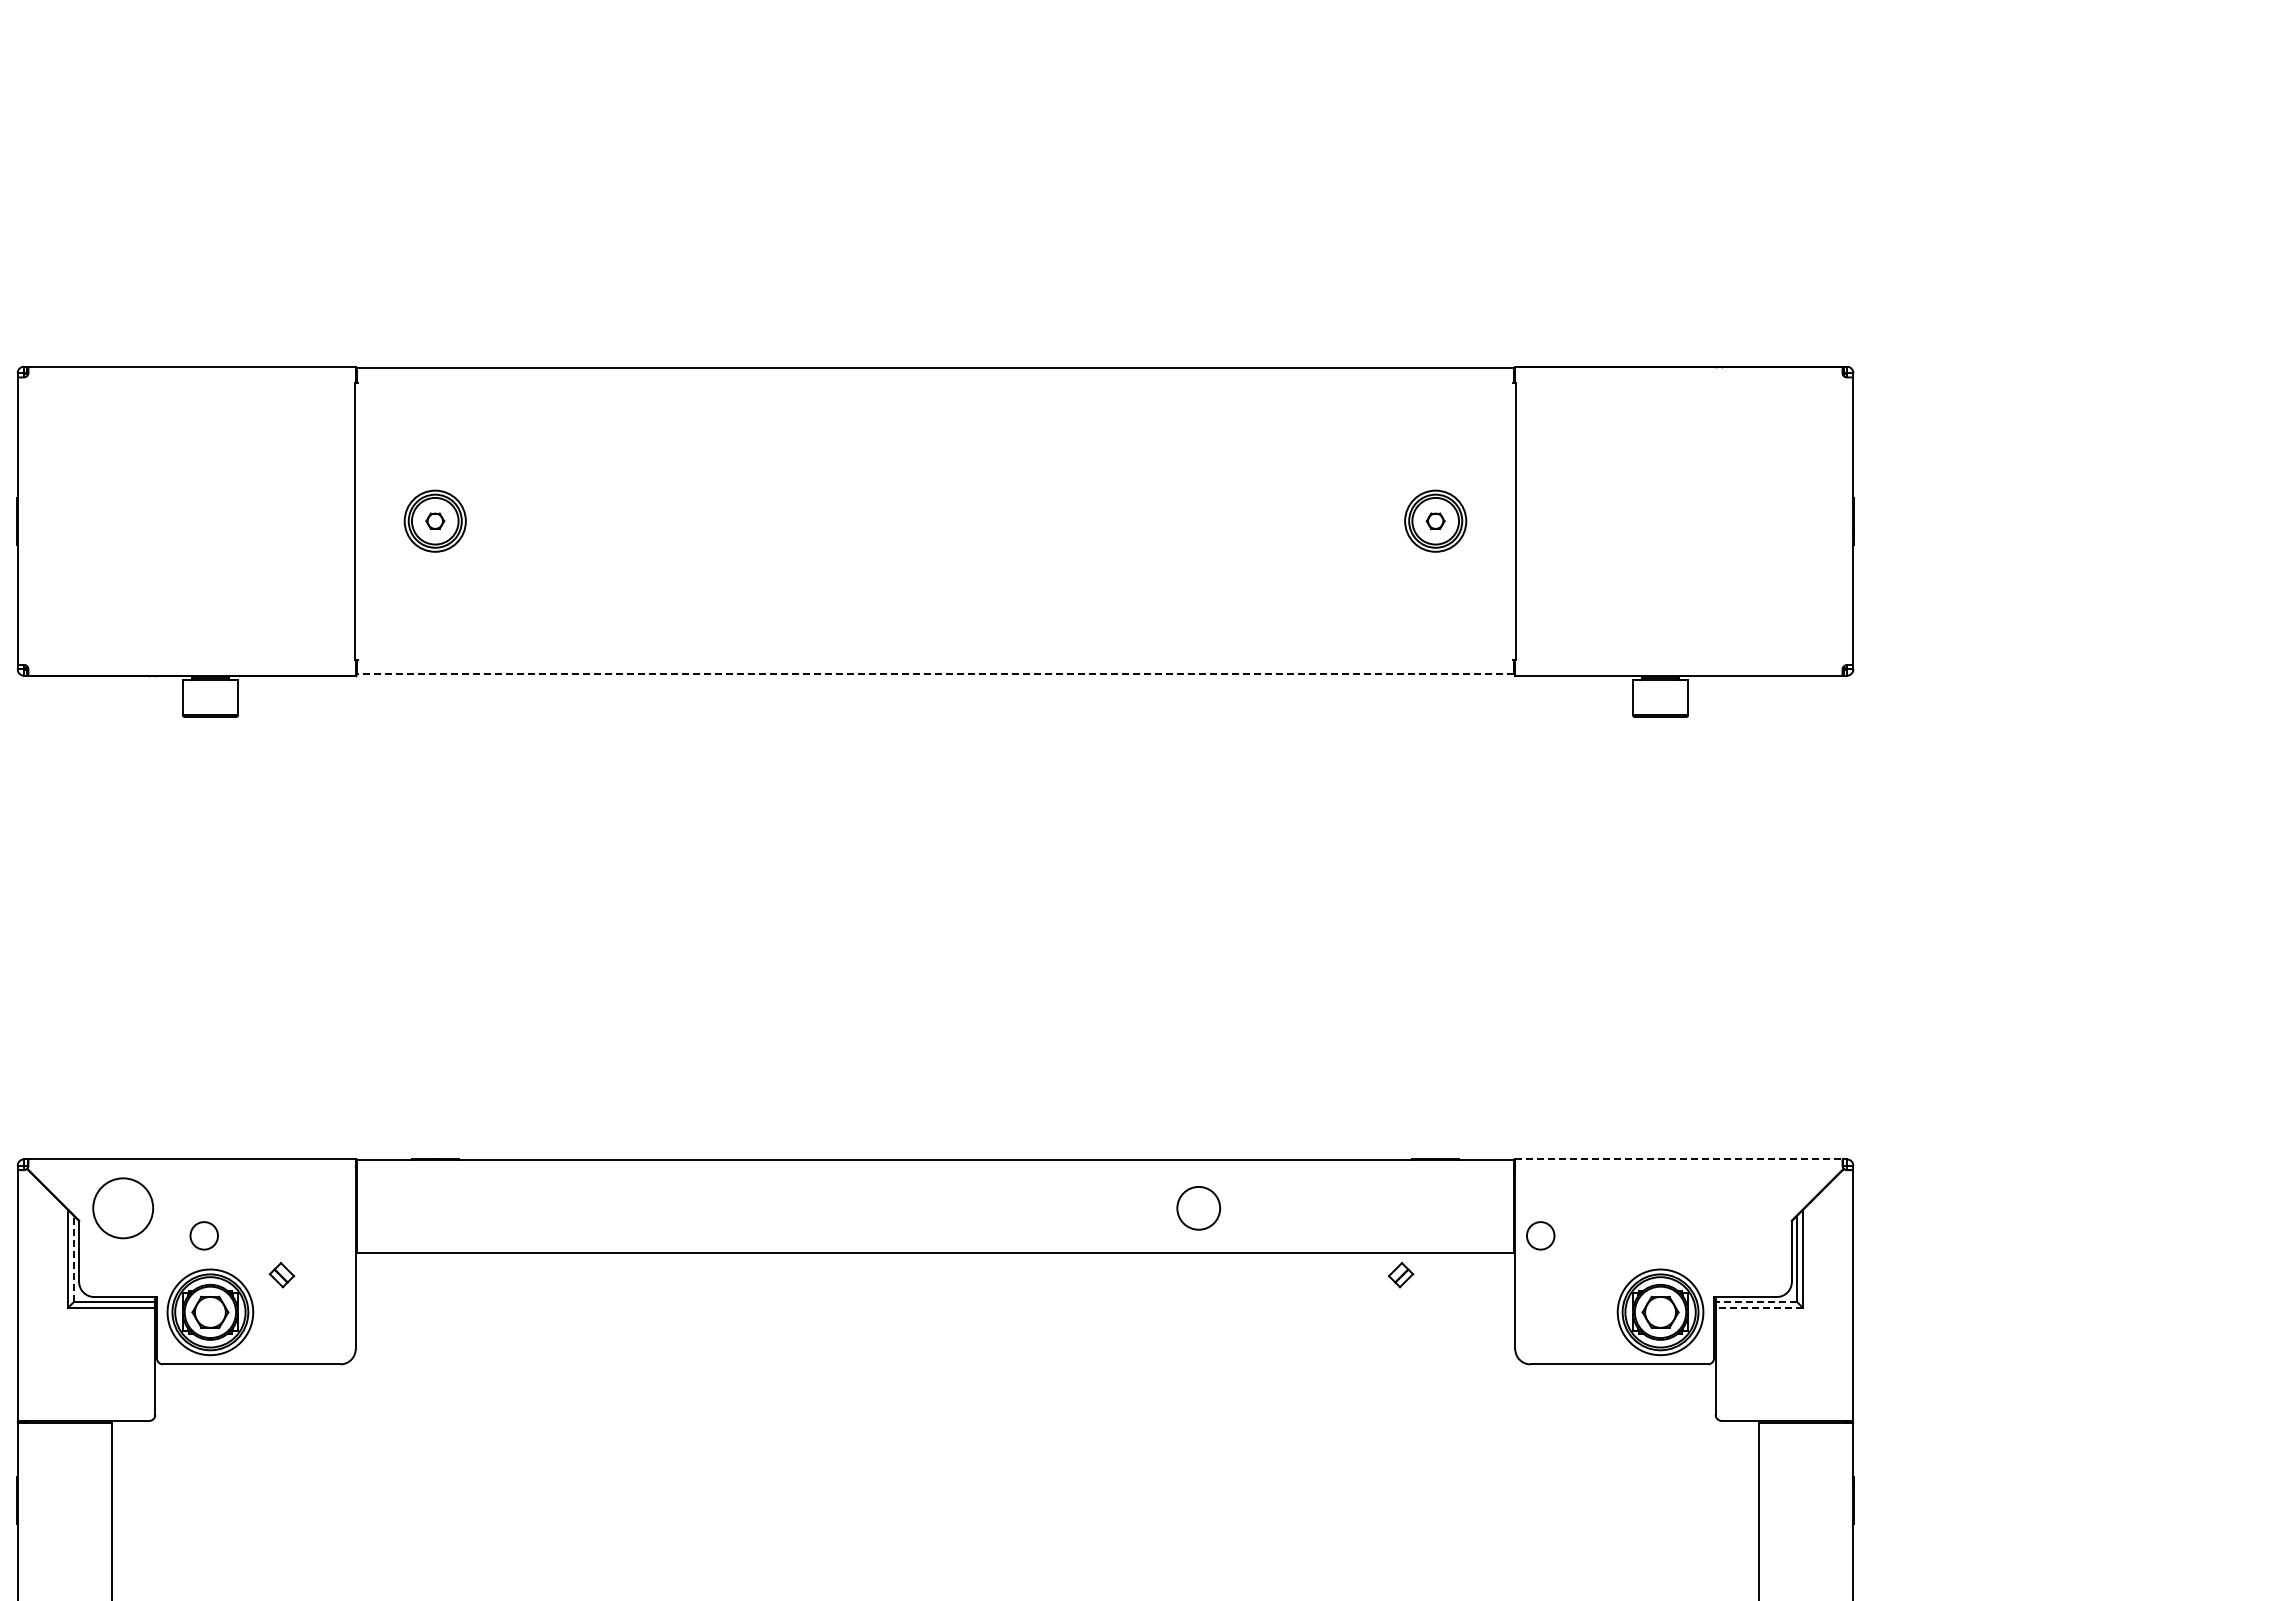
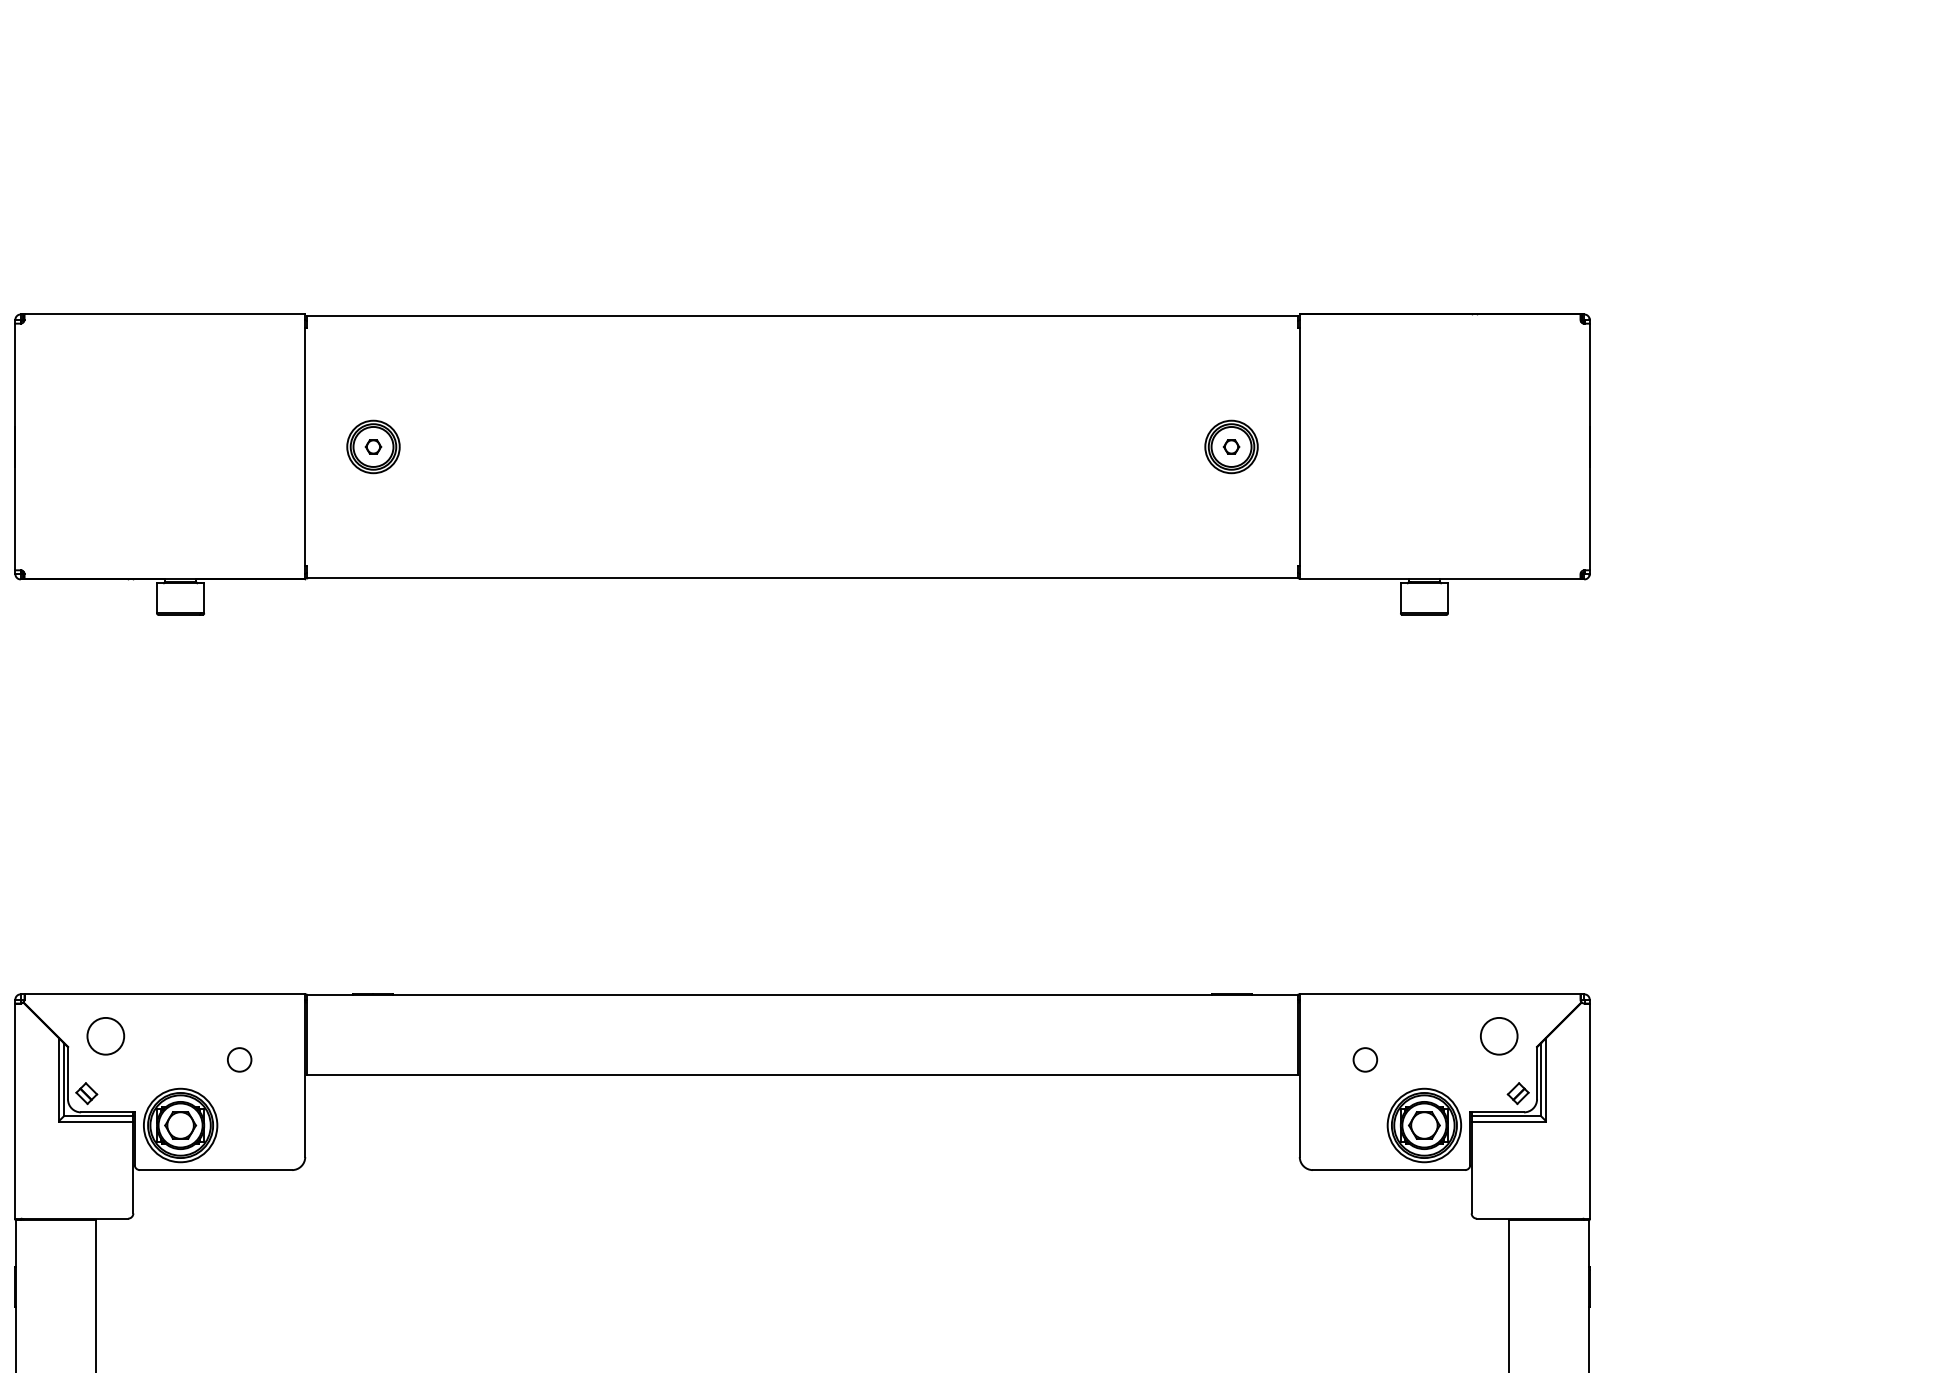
line: (935, 674) -> (802, 578), dashed -> solid
line: (1678, 1159) -> (1439, 994), dashed -> solid
circle: (122, 1207) -> (105, 1035), size x0.71
circle: (1198, 1208) -> (1498, 1036), moved
circle: (203, 1235) -> (239, 1059), moved
circle: (1540, 1235) -> (1365, 1059), moved
line: (74, 1258) -> (64, 1079), dashed -> solid
part: (281, 1275) -> (86, 1093), moved
part: (1400, 1275) -> (1517, 1093), moved
line: (1756, 1301) -> (1506, 1116), dashed -> solid
line: (1759, 1307) -> (1509, 1121), dashed -> solid

